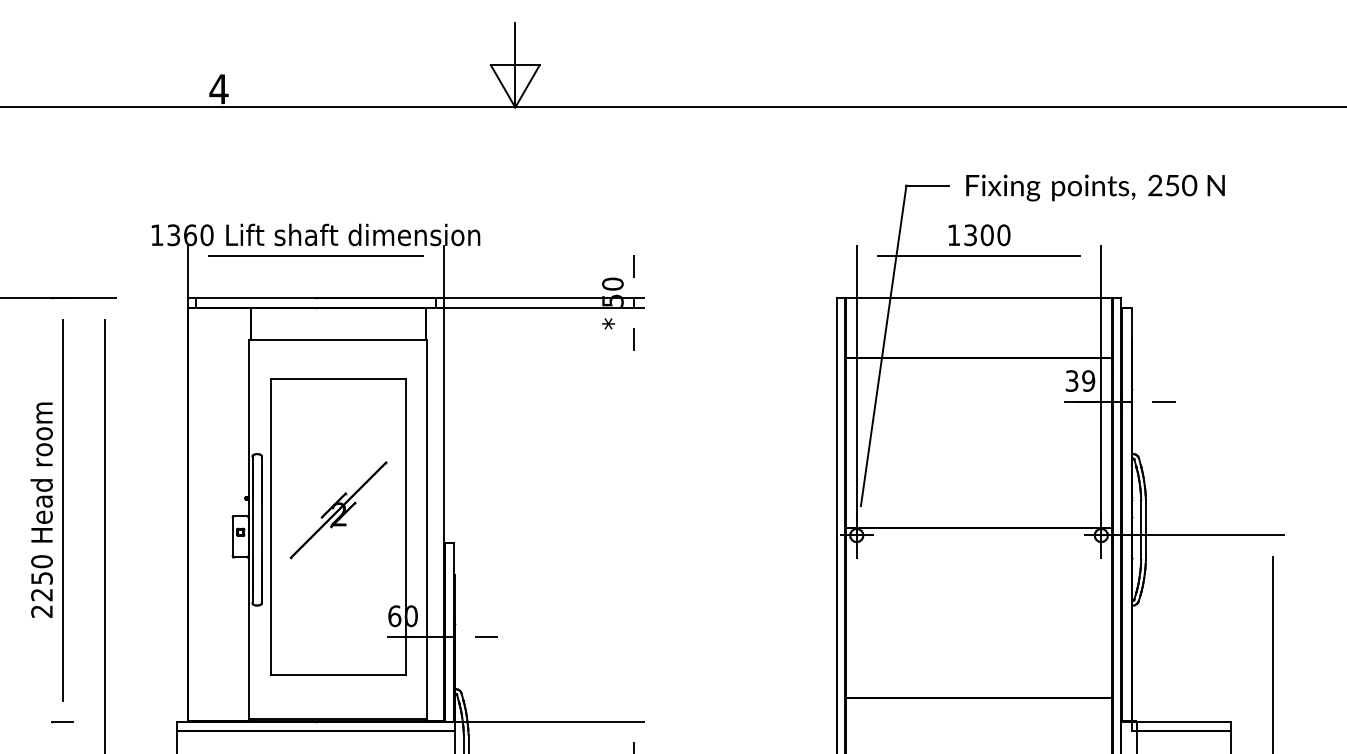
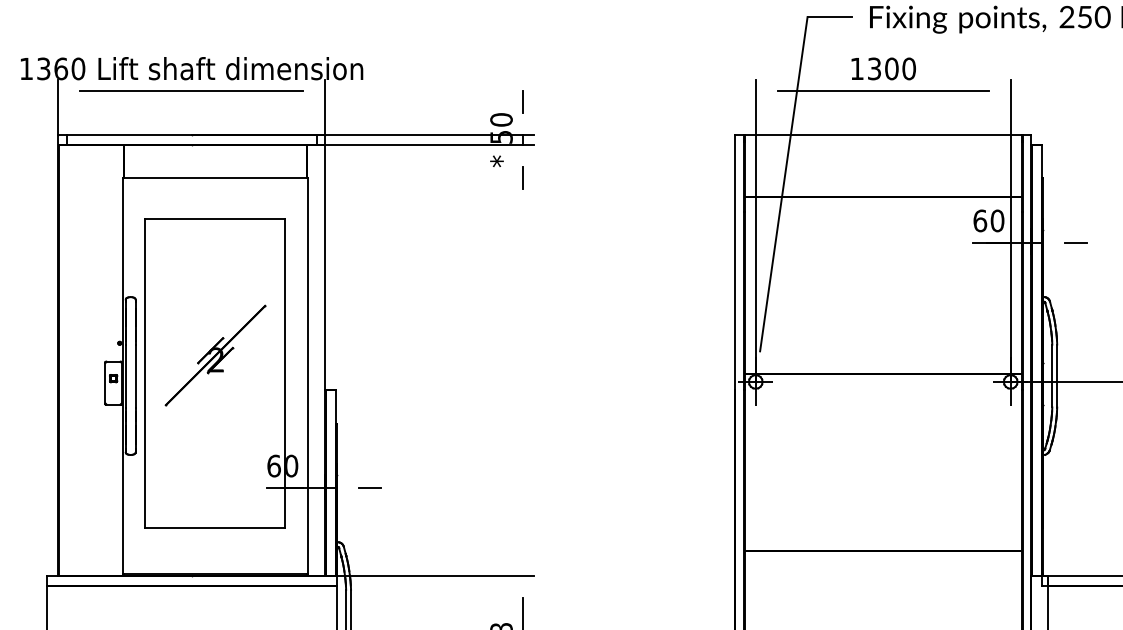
text: (1080, 380) -> (989, 220), 39 -> 60

